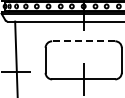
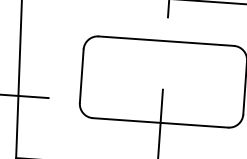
line: (83, 41) -> (165, 41), dashed -> solid

